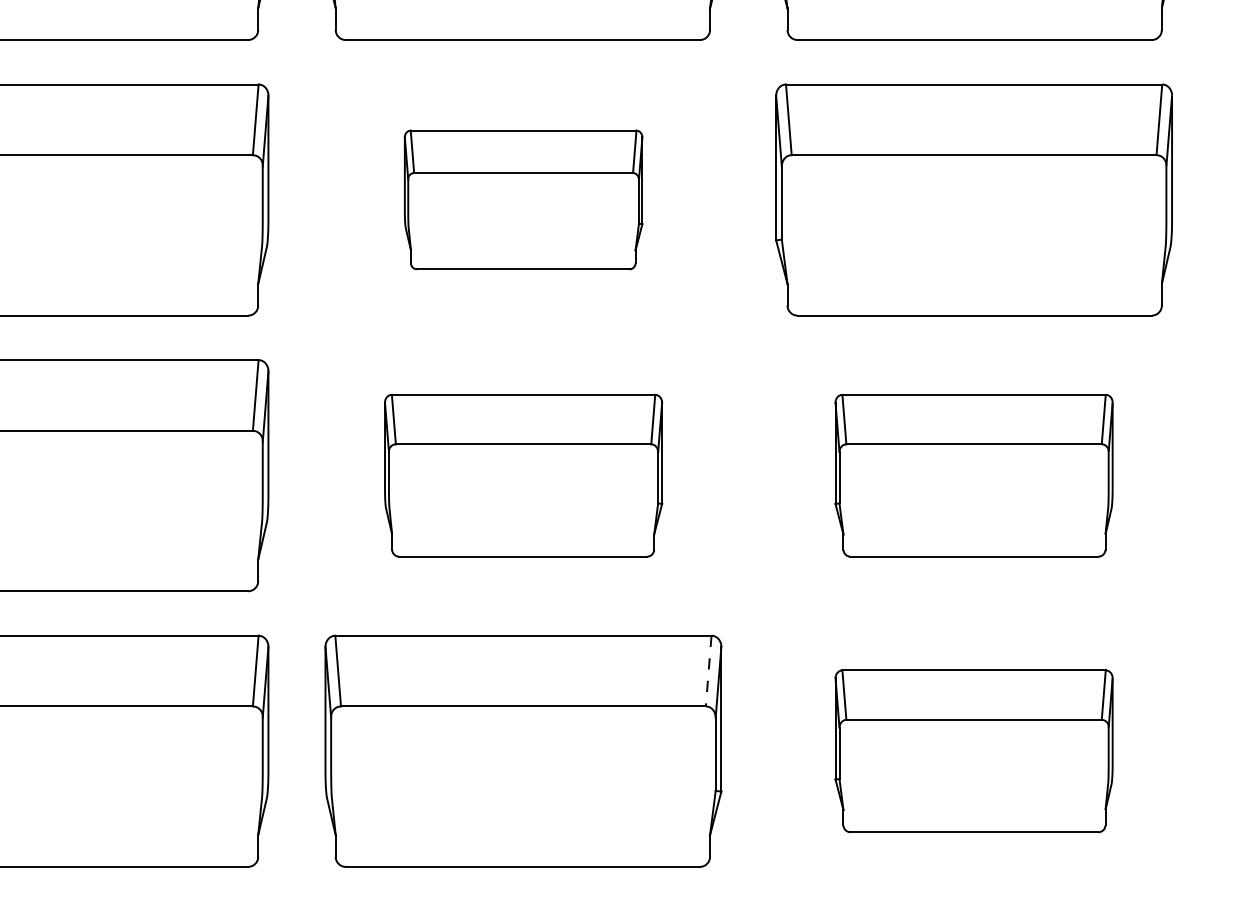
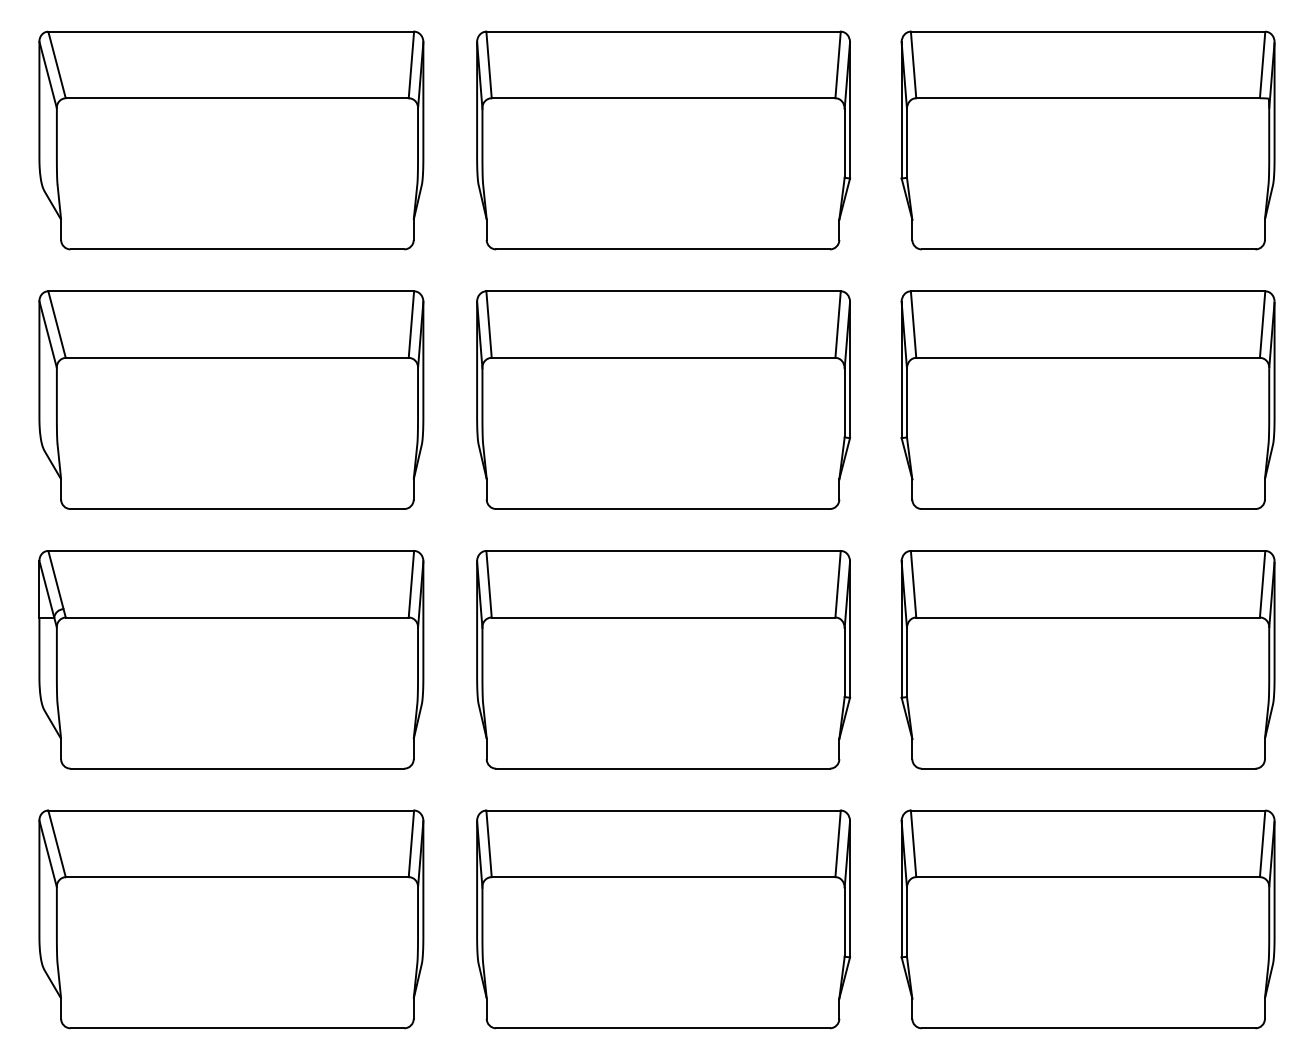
part: (523, 199) -> (663, 399), size x1.67
part: (523, 475) -> (663, 659), size x1.43
part: (973, 475) -> (1087, 659), size x1.43
line: (709, 671) -> (838, 844), dashed -> solid
part: (973, 751) -> (1087, 919), size x1.43

